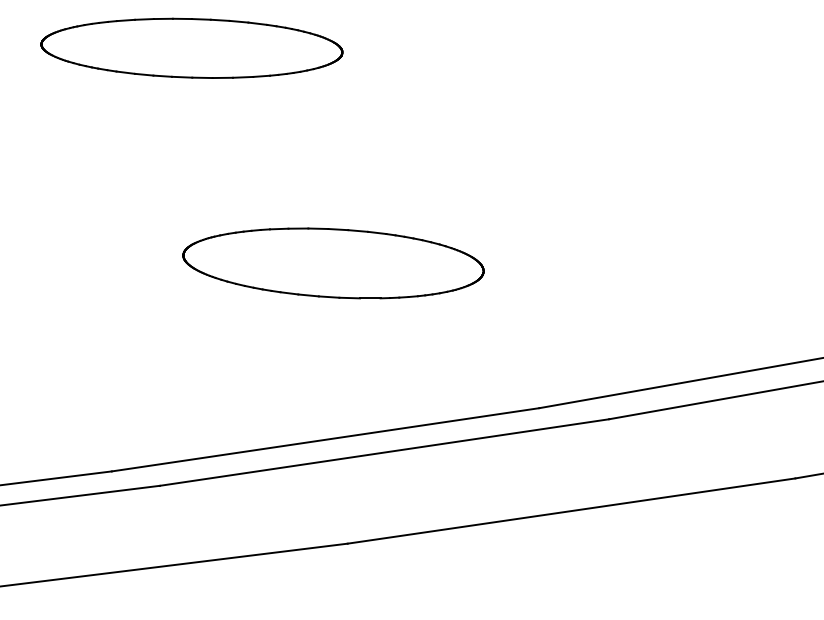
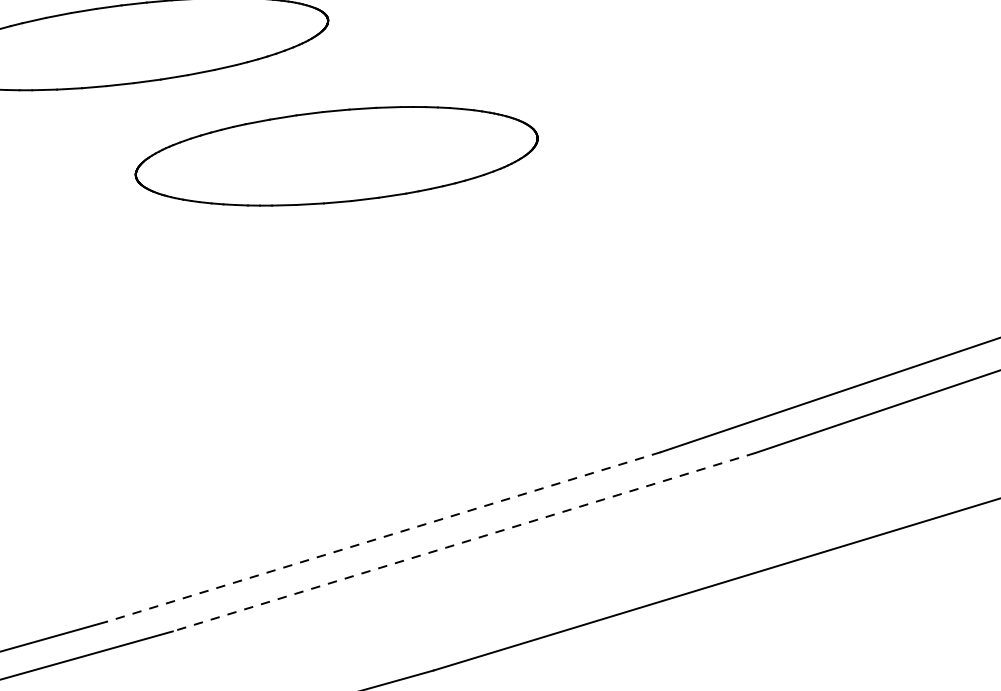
part: (333, 263) -> (336, 156), moved
line: (325, 439) -> (383, 536), solid -> dashed
line: (384, 452) -> (464, 542), solid -> dashed

